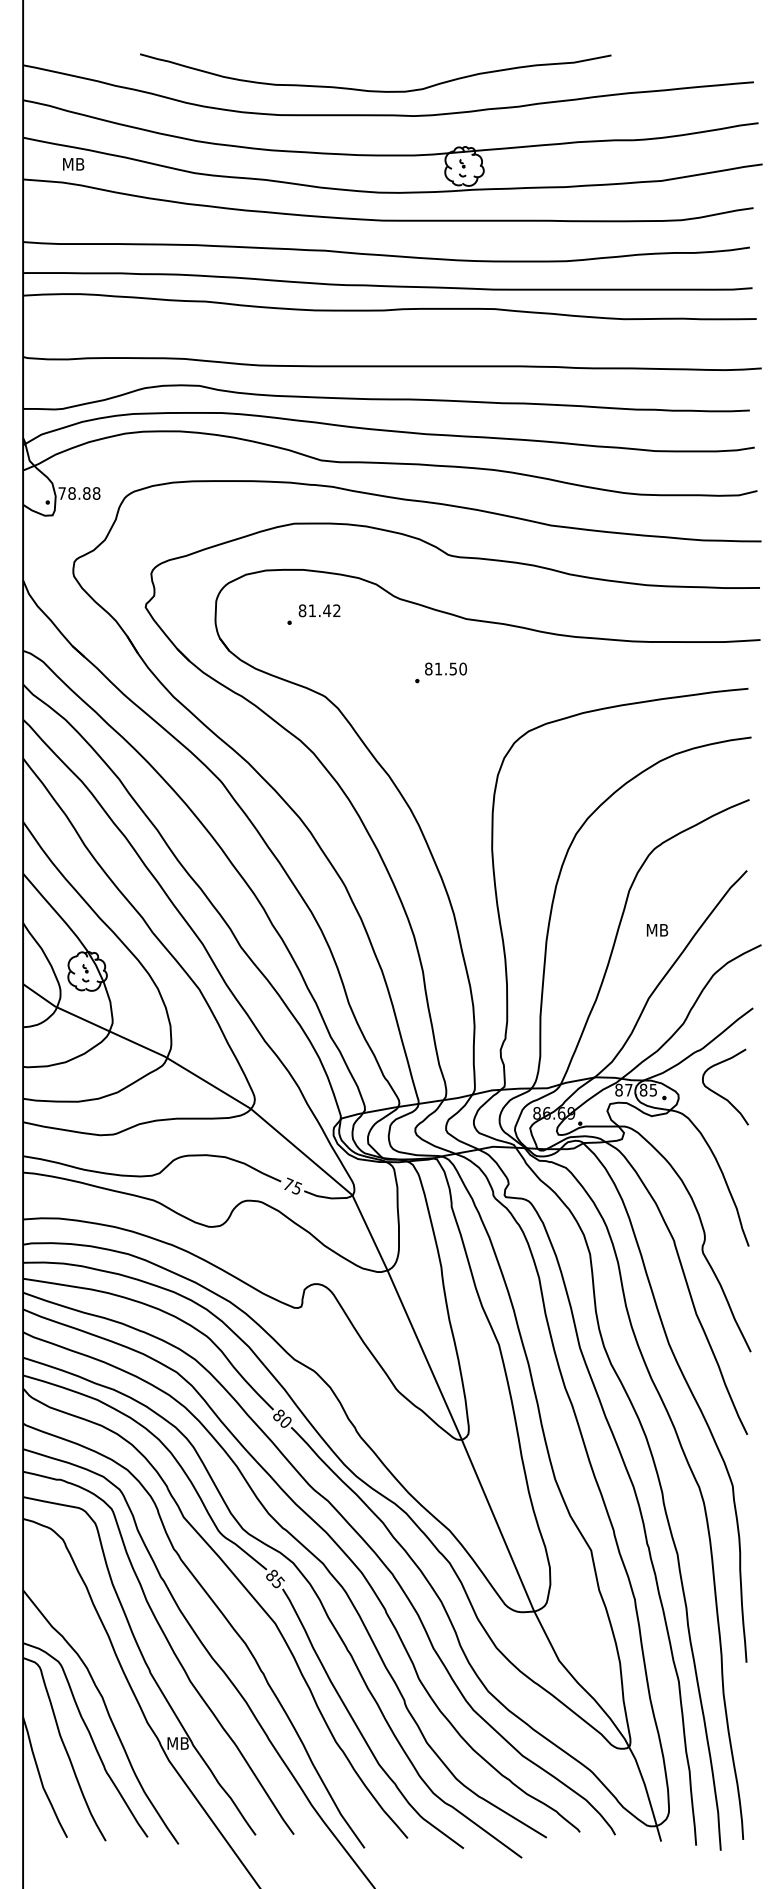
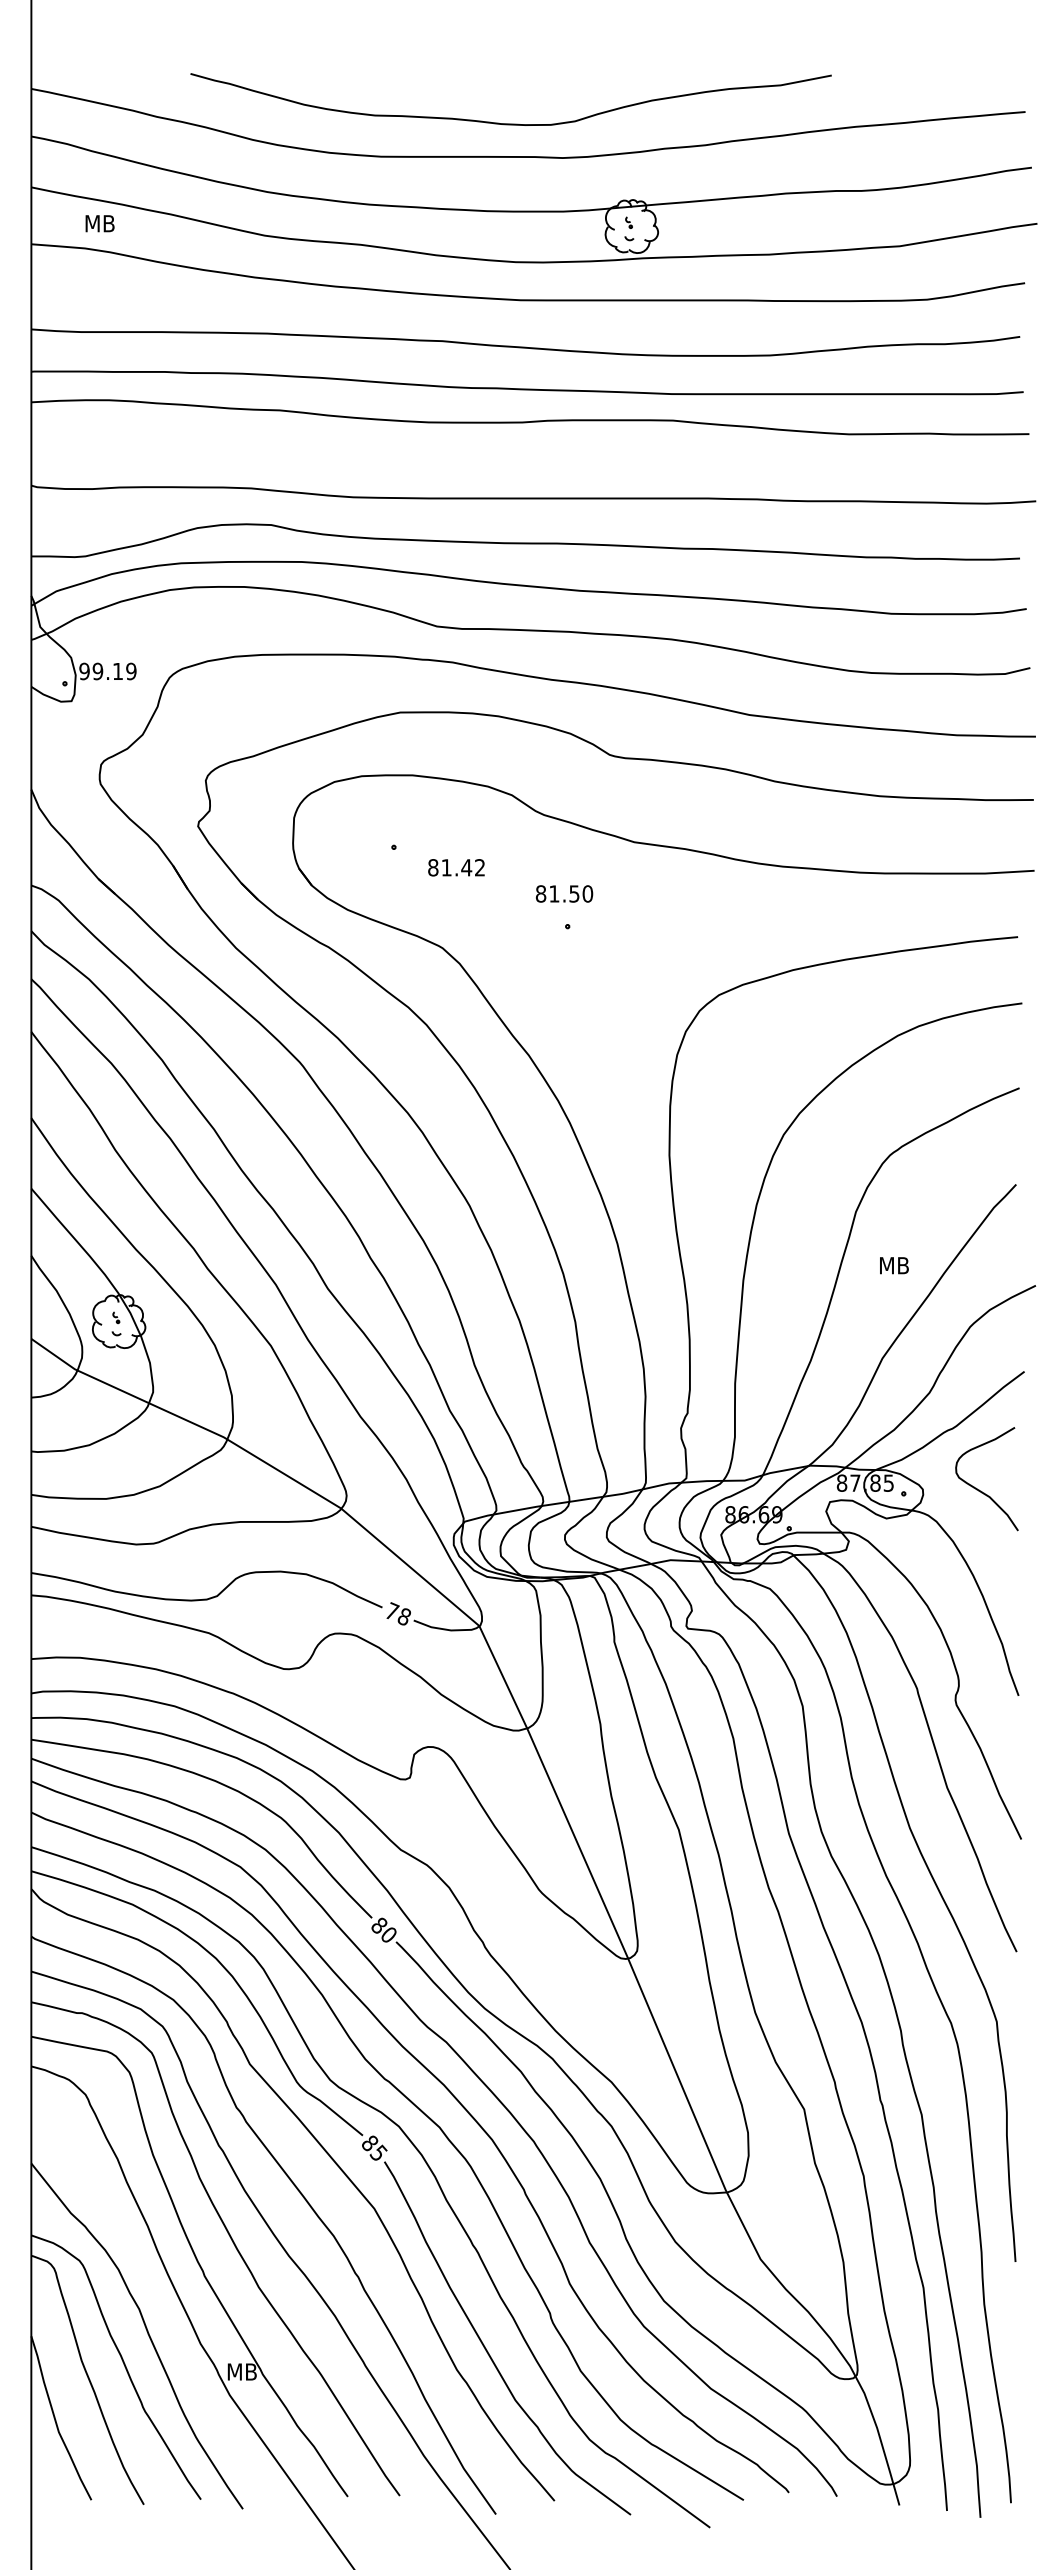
text: (79, 493) -> (108, 671), 78.88 -> 99.19
text: (319, 610) -> (456, 867), moved
text: (445, 668) -> (563, 893), moved
text: (296, 1187) -> (403, 1615), 75 -> 78

